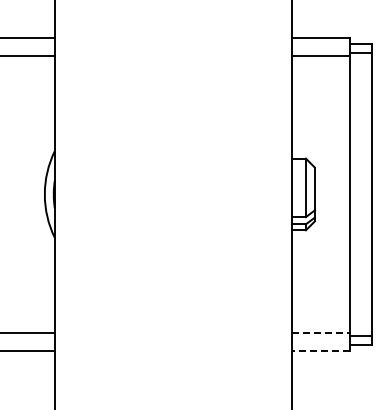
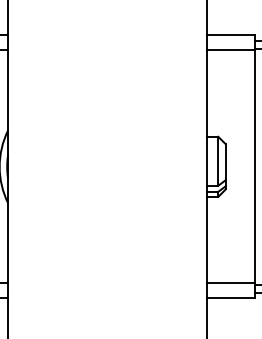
line: (321, 333) -> (231, 283), dashed -> solid
line: (321, 351) -> (231, 298), dashed -> solid

